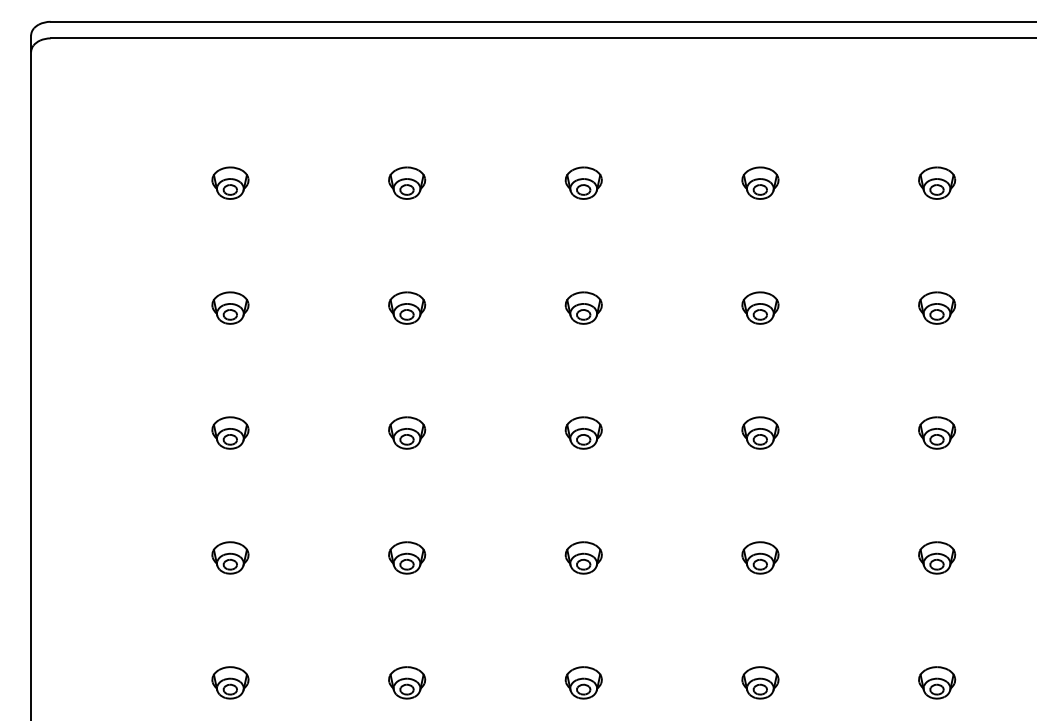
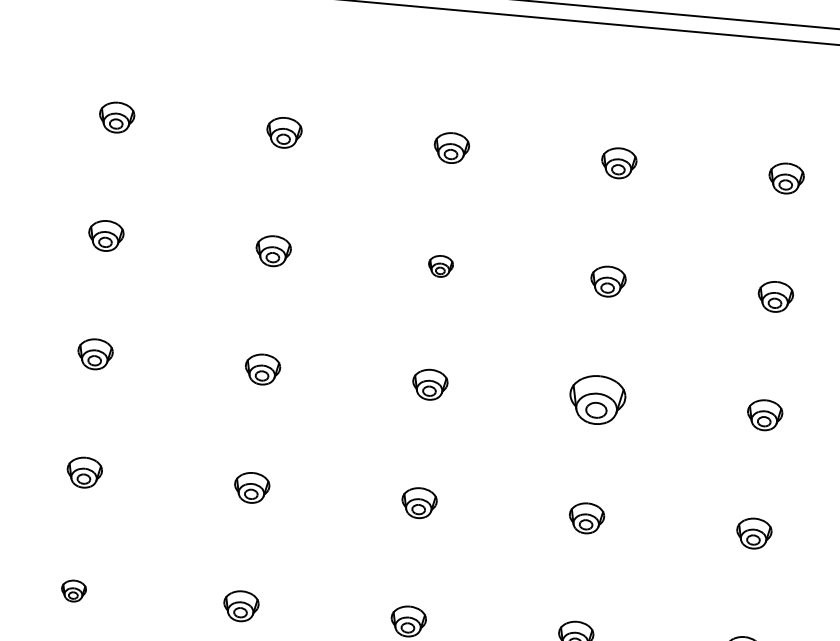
part: (583, 307) -> (440, 265), size x0.7
part: (760, 432) -> (597, 399), size x1.6
part: (230, 682) -> (73, 590), size x0.7

